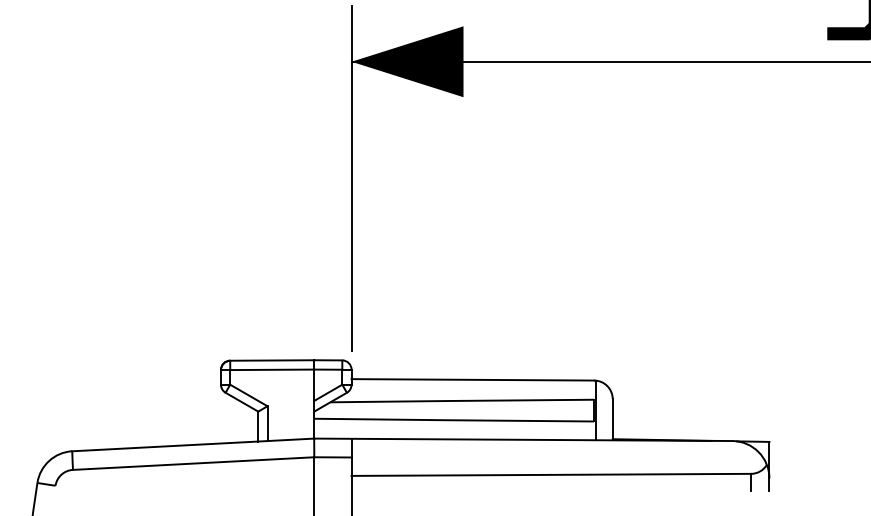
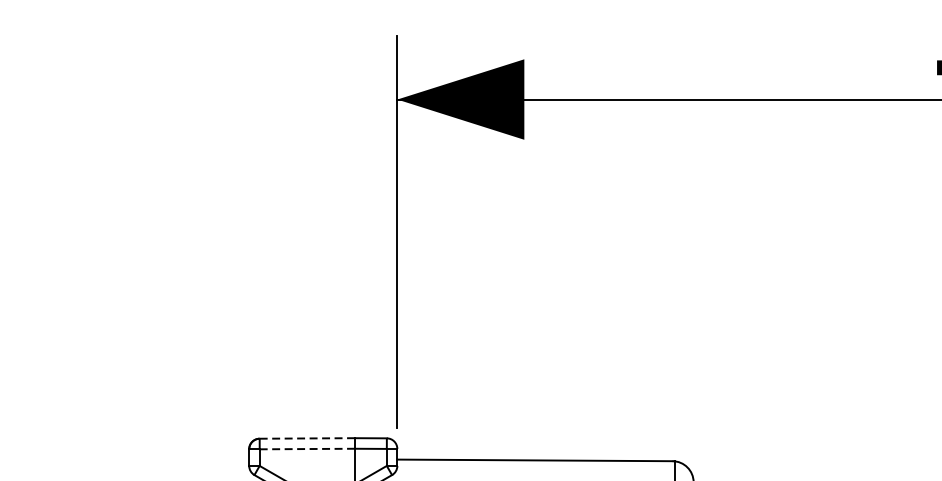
line: (272, 360) -> (307, 438), solid -> dashed
line: (272, 369) -> (307, 448), solid -> dashed

